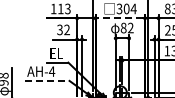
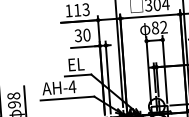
line: (120, 18) -> (150, 16), dashed -> solid
text: (66, 30) -> (86, 35), 32 -> 30
line: (47, 80) -> (67, 98), dashed -> solid

